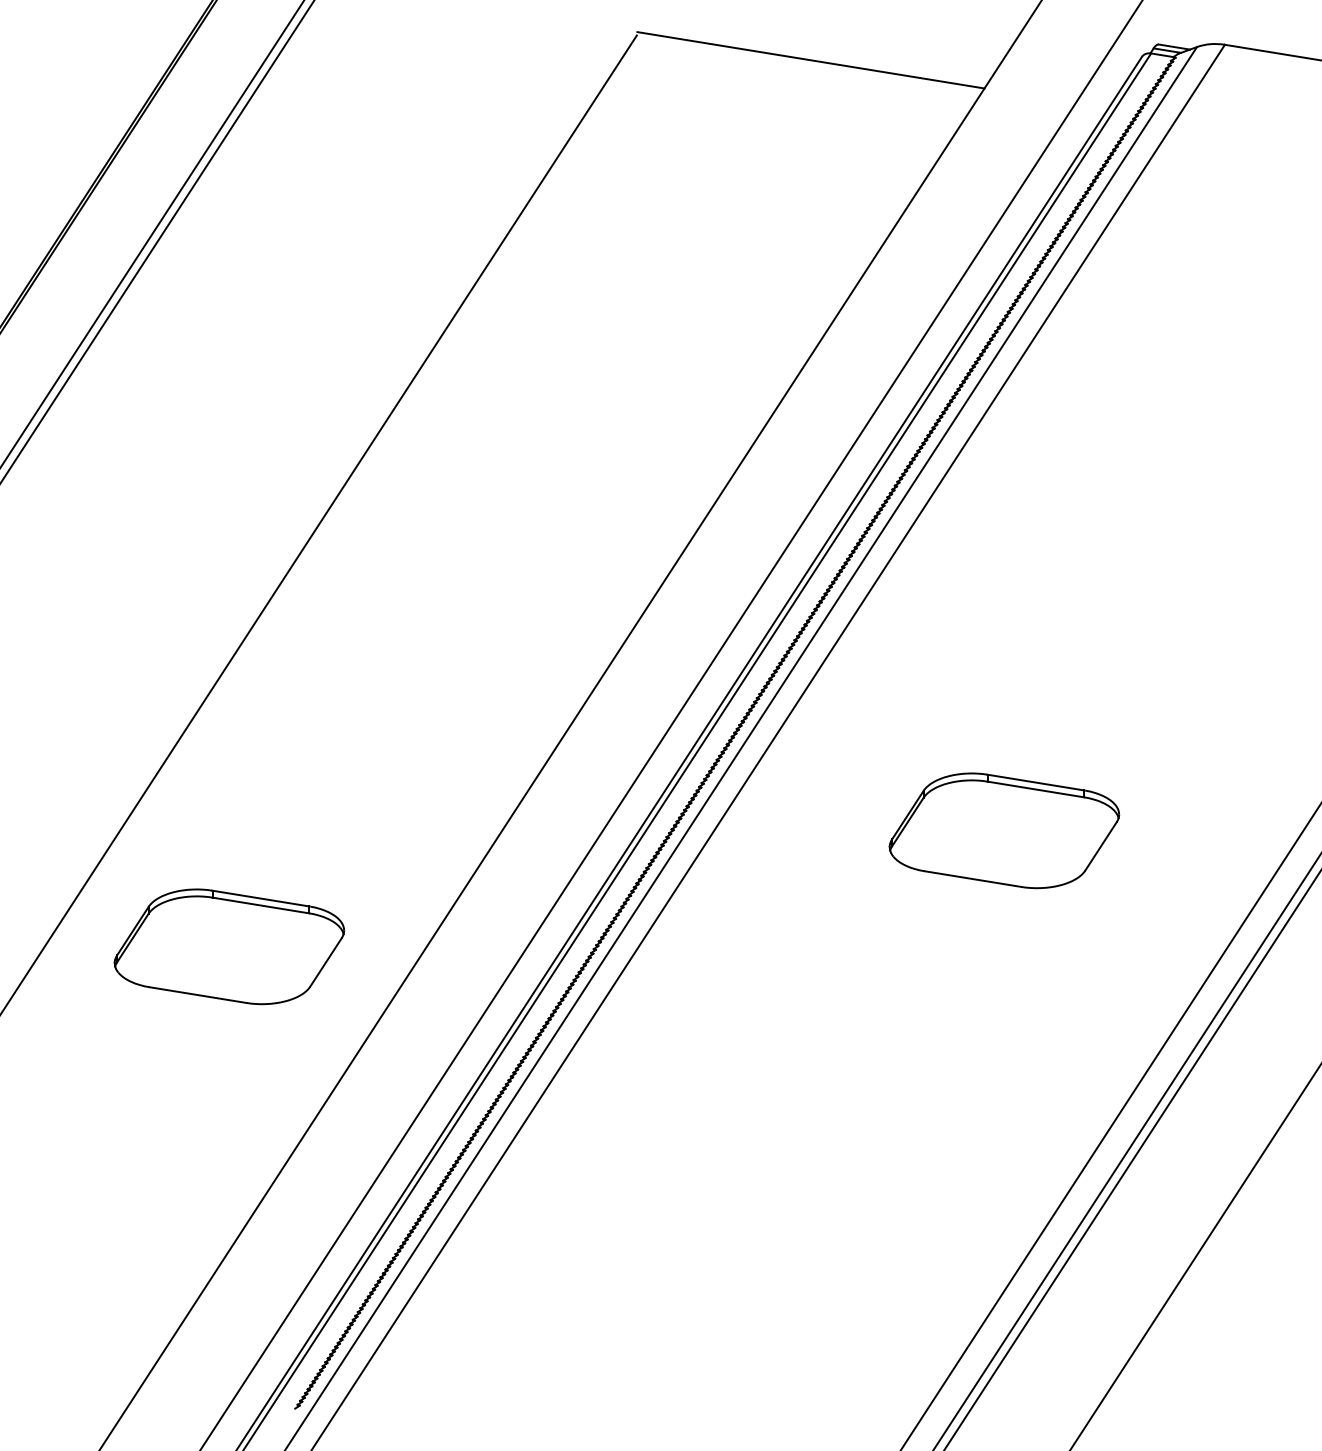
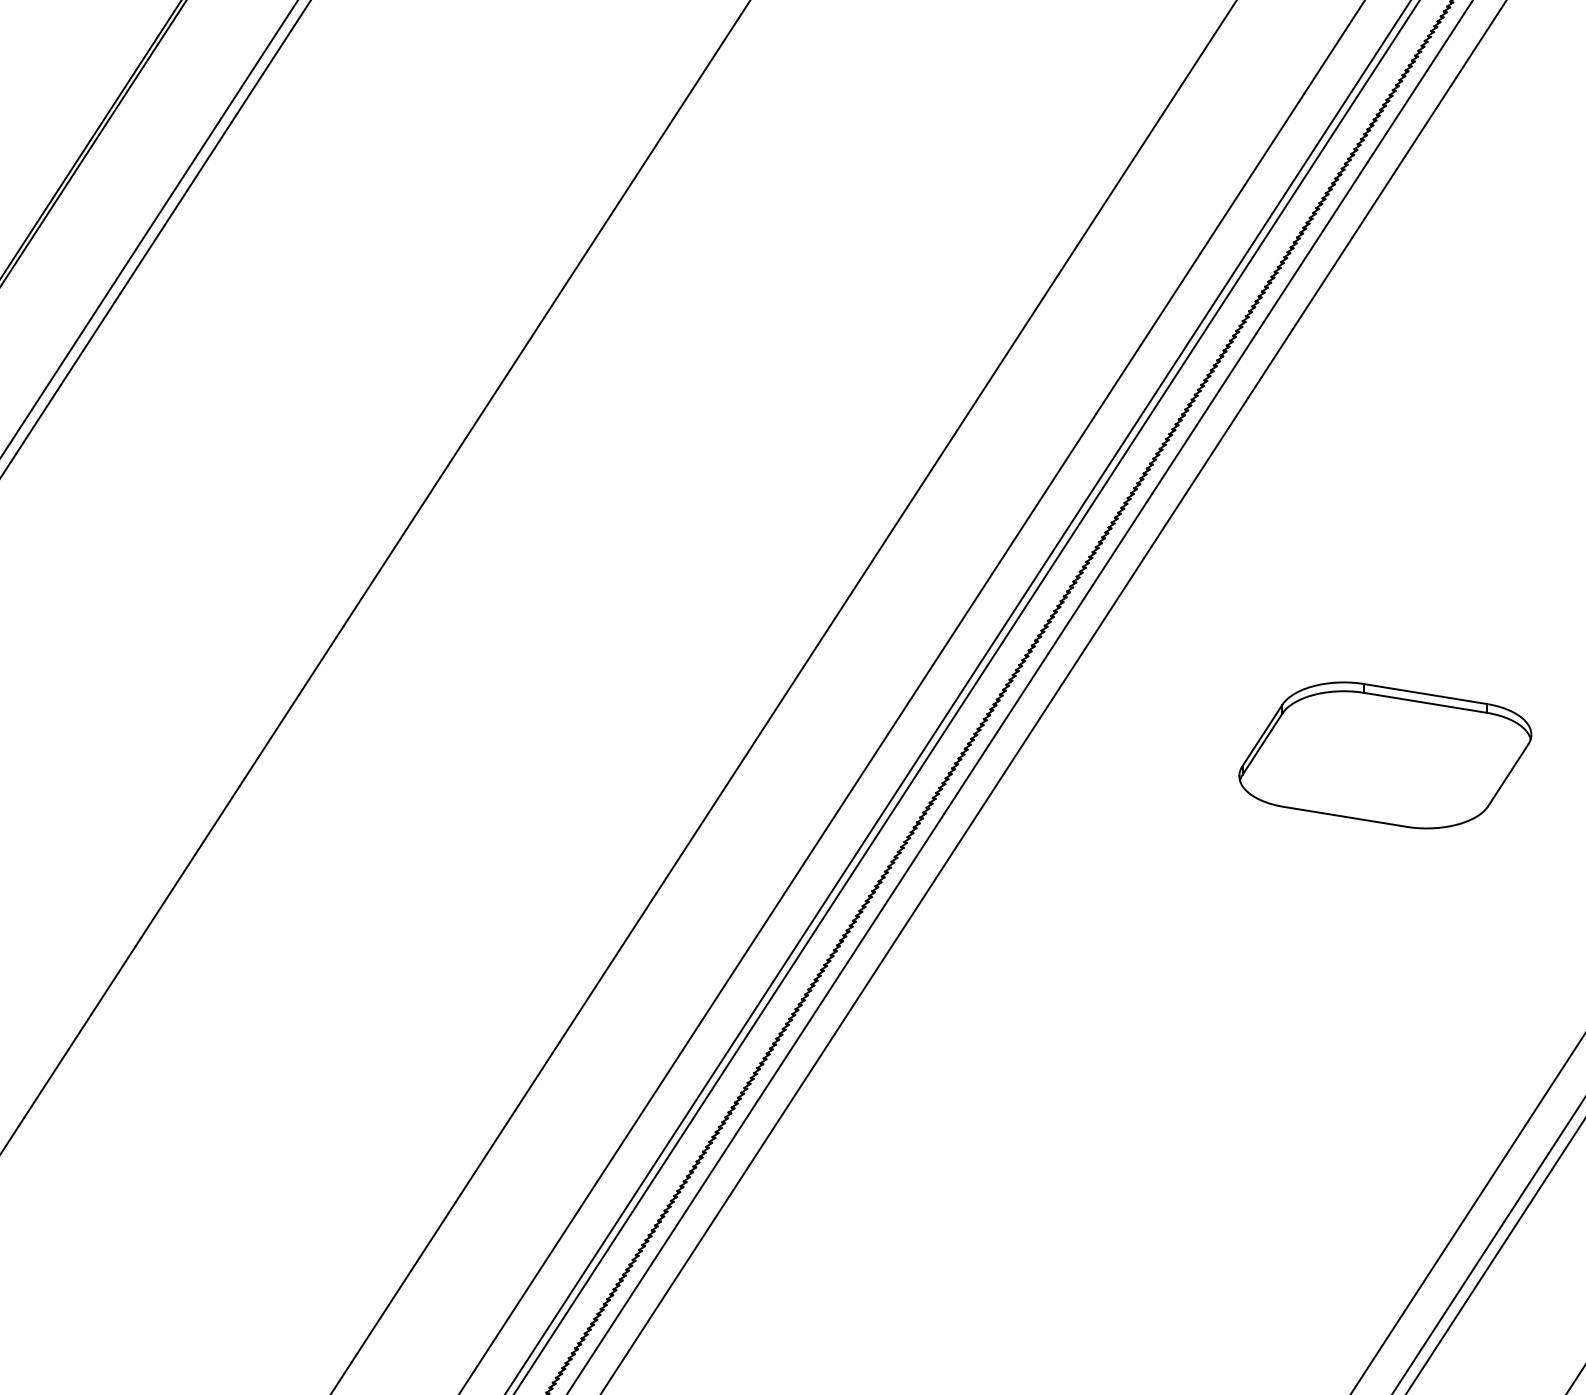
part: (229, 946) -> (399, 902), removed

